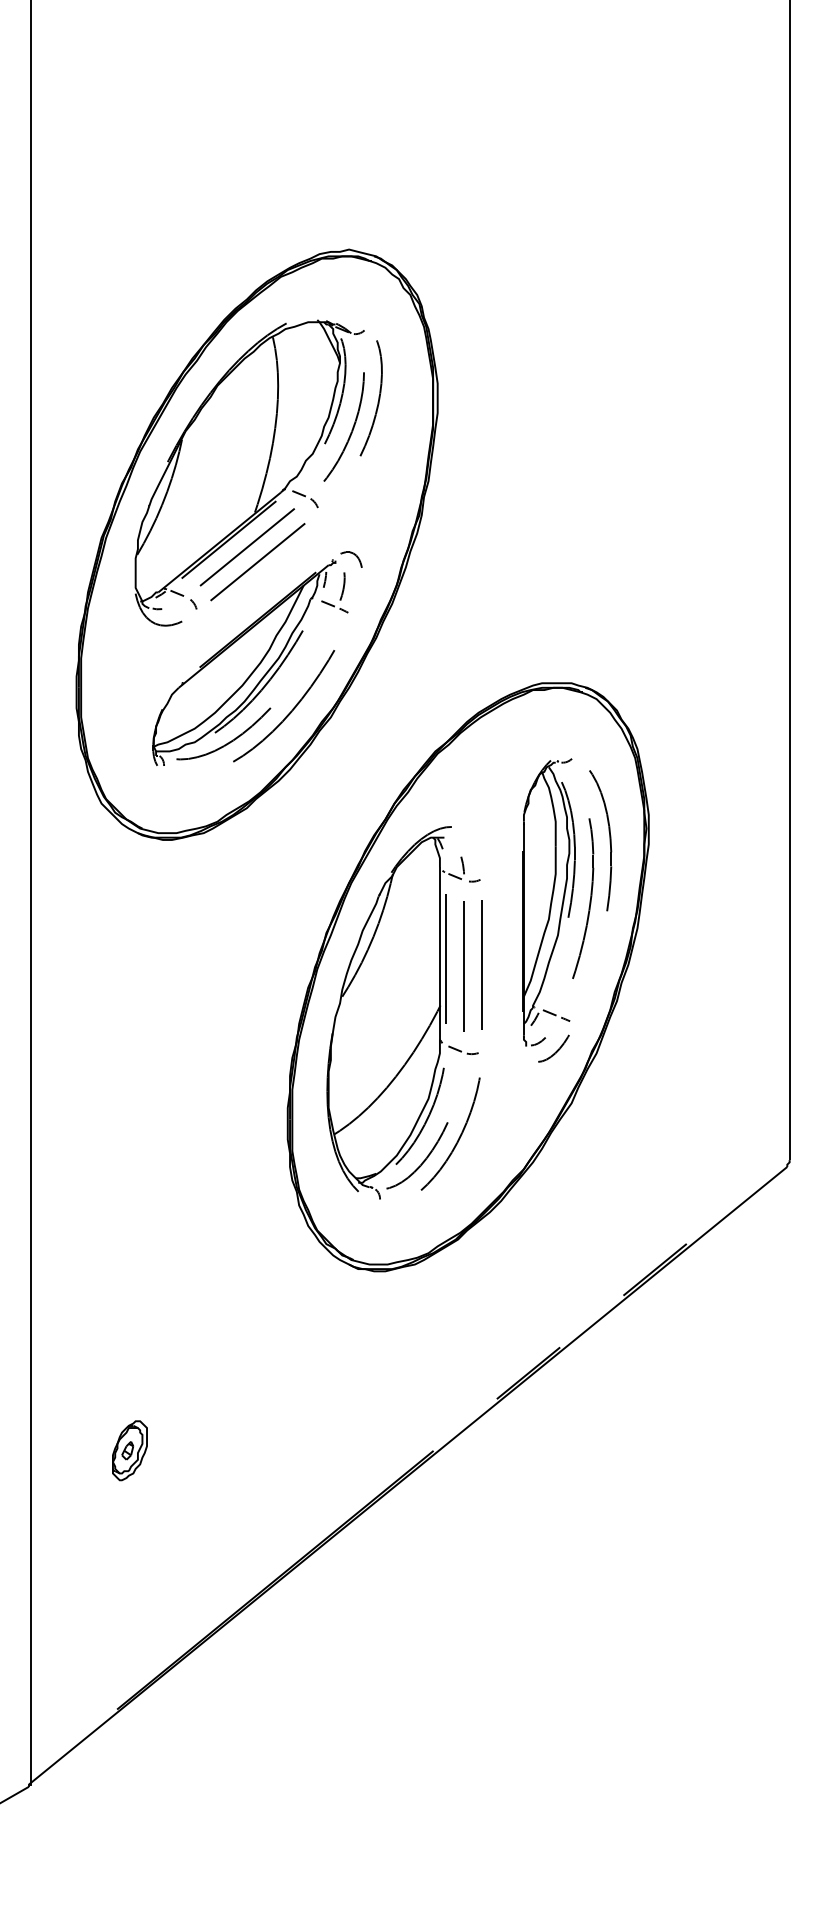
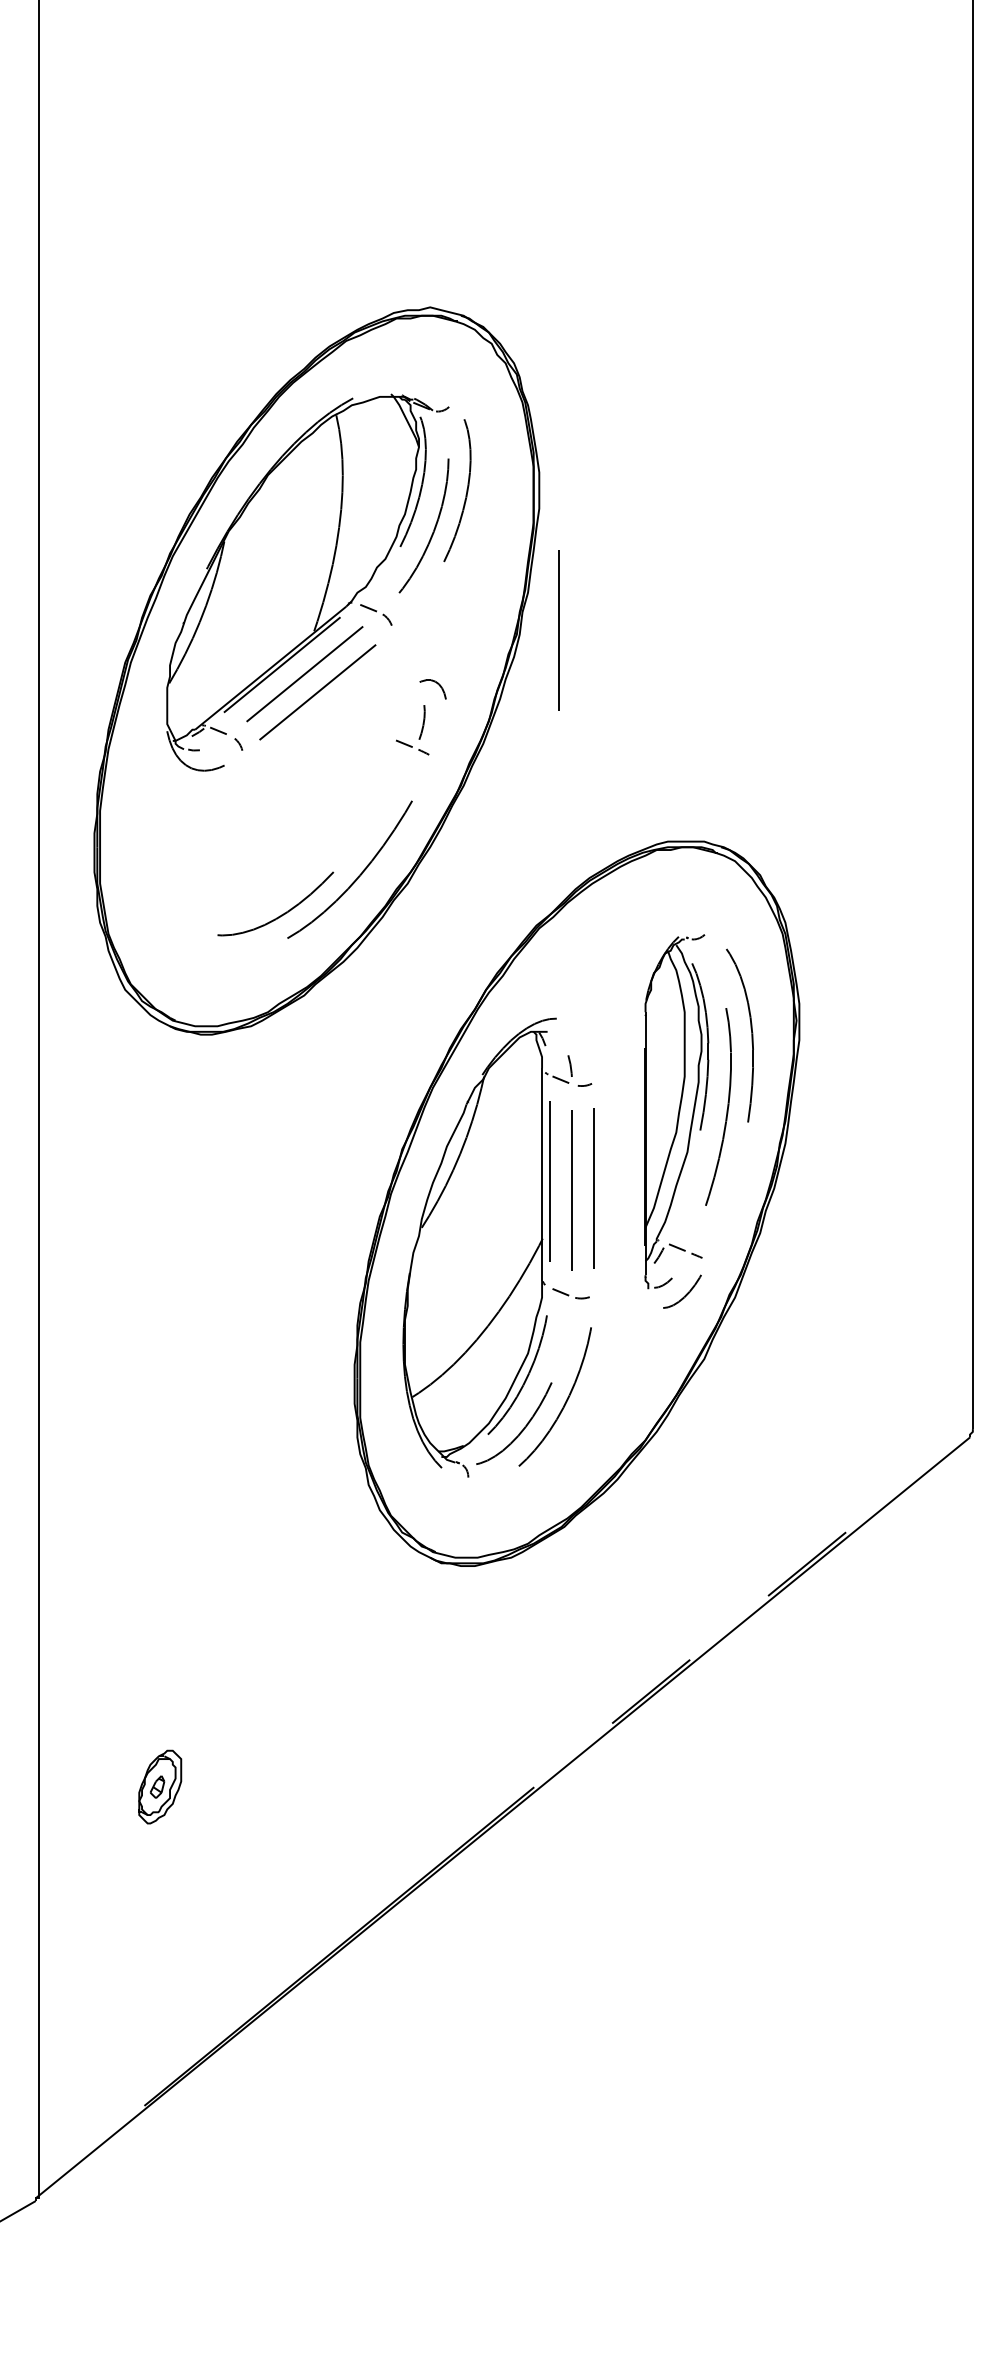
line: (452, 511) -> (557, 630), added
part: (244, 662) -> (301, 816), removed

